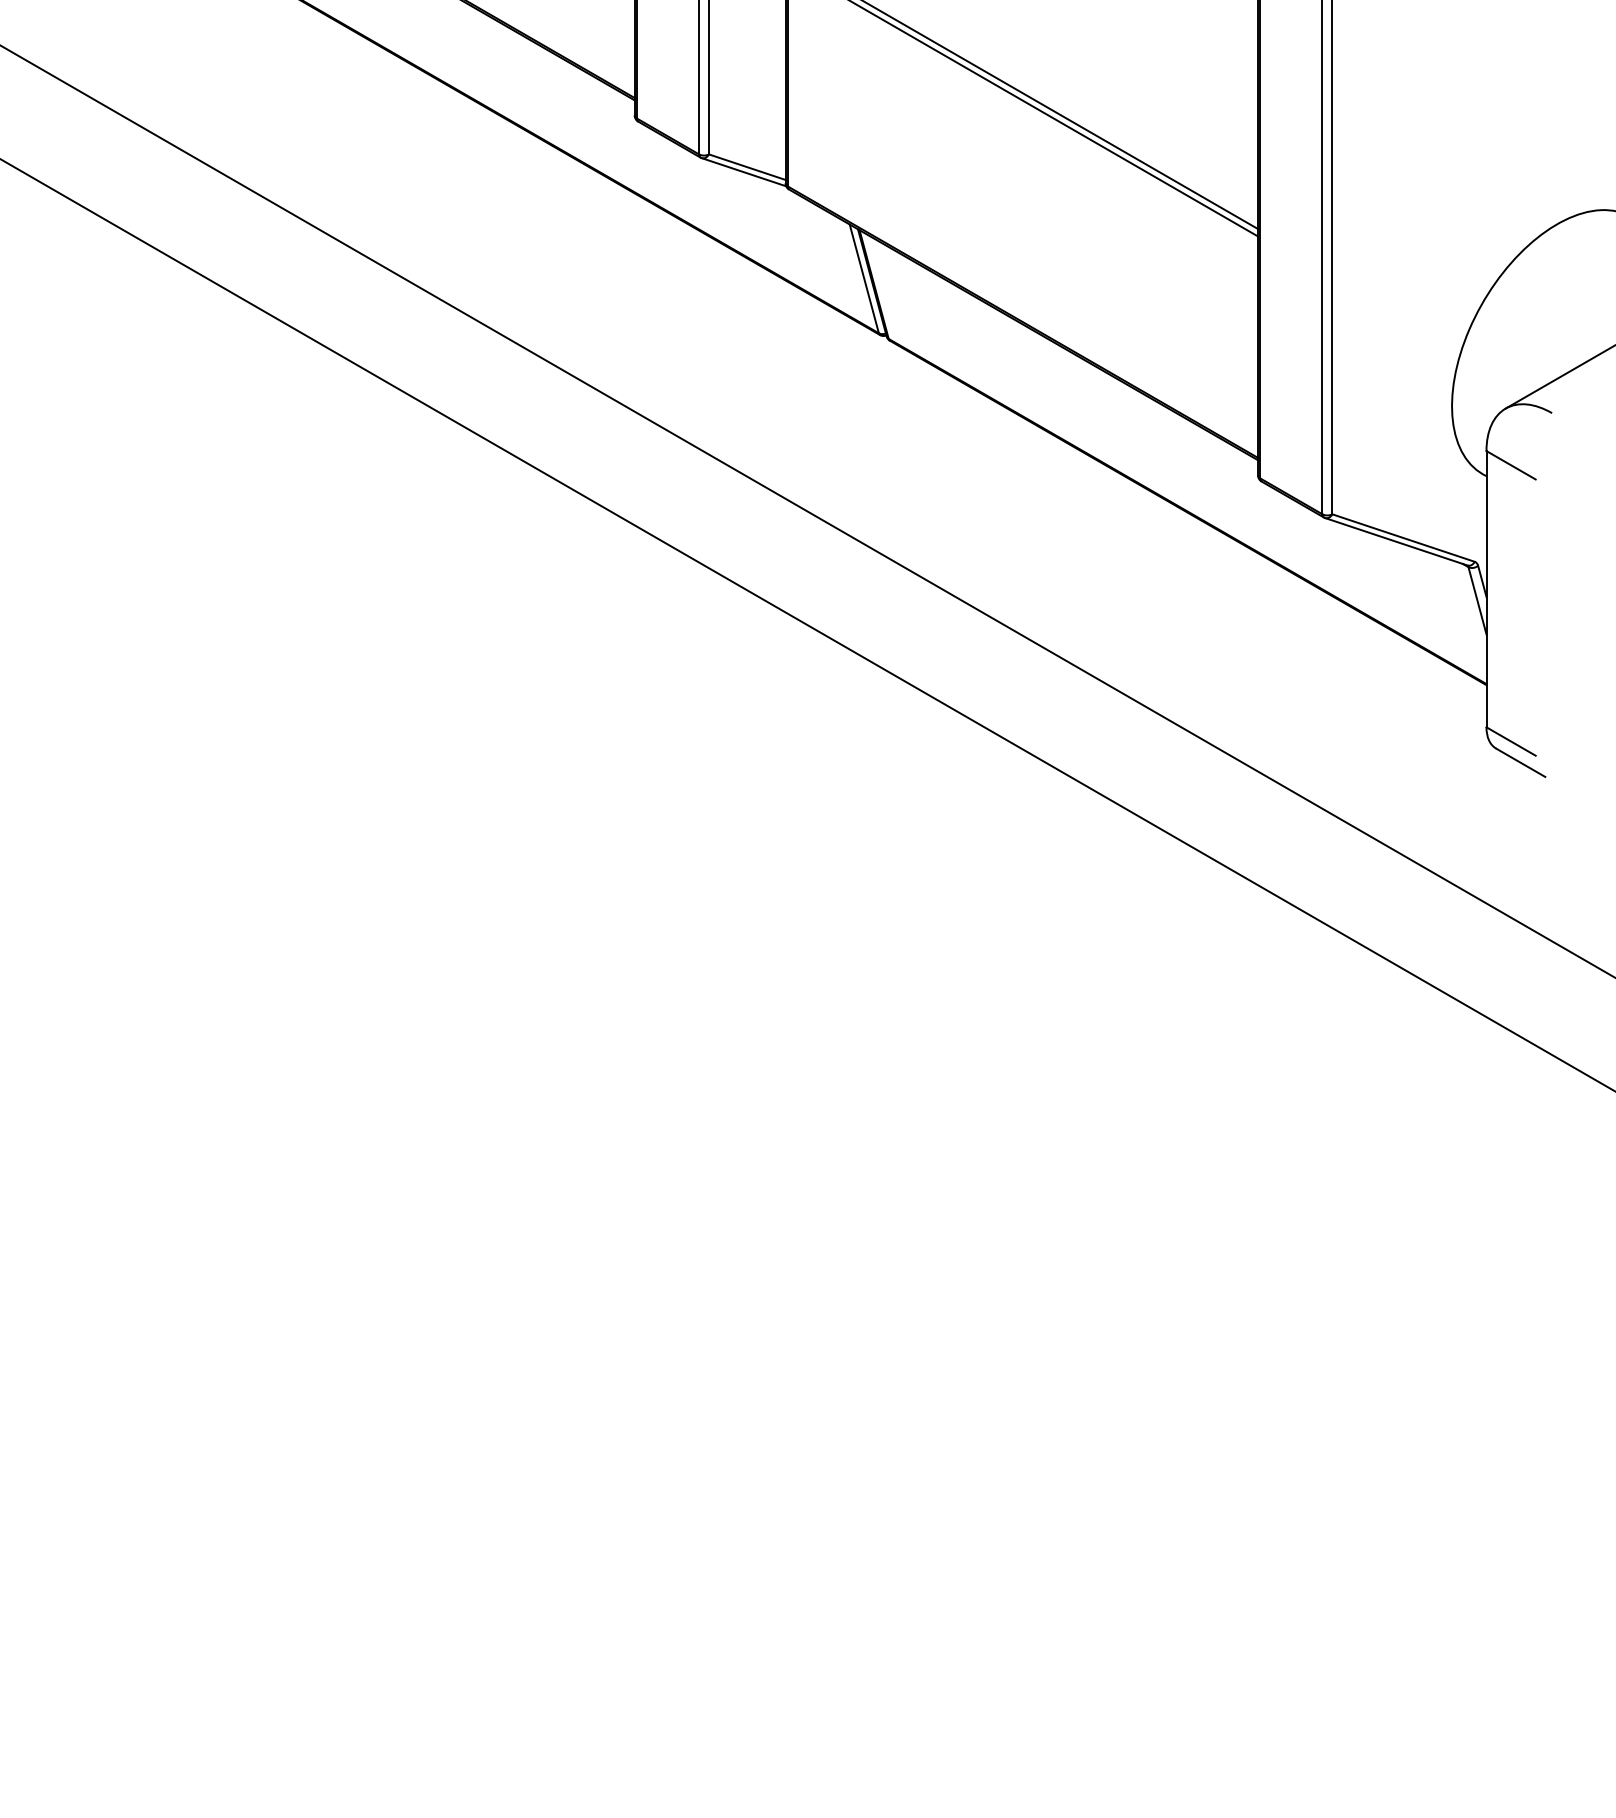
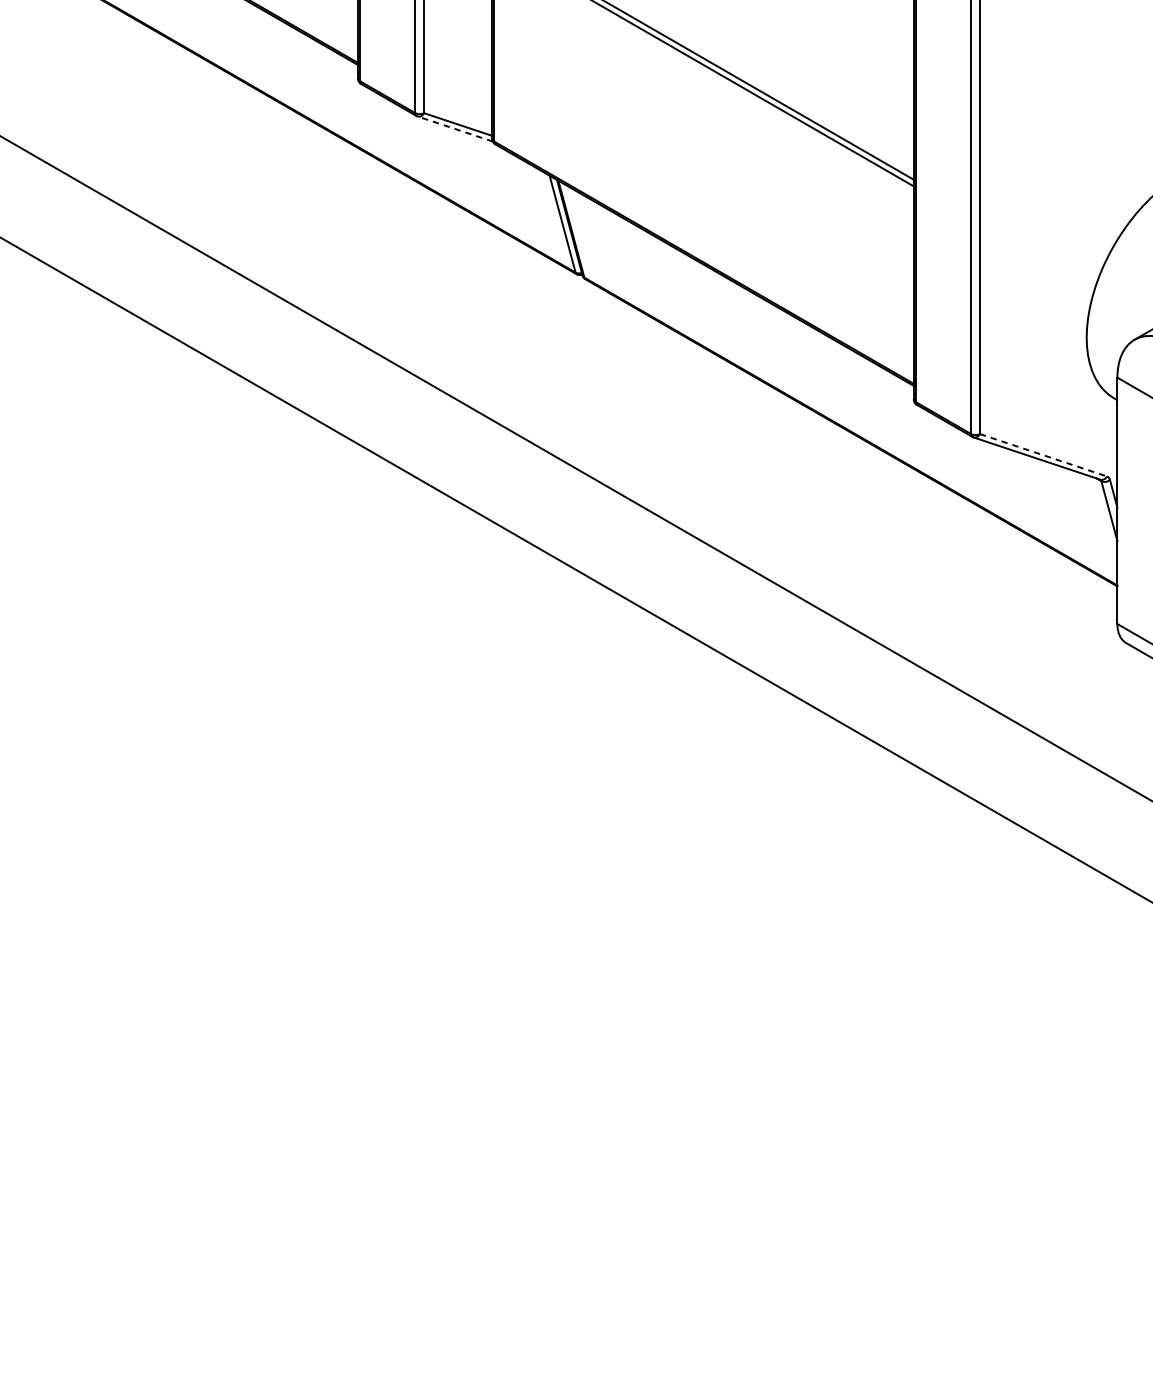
line: (743, 172) -> (454, 129), solid -> dashed
line: (1403, 538) -> (1043, 455), solid -> dashed

